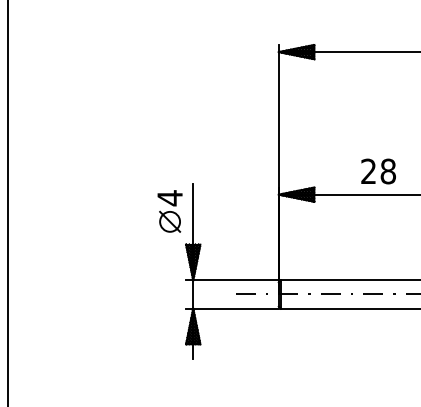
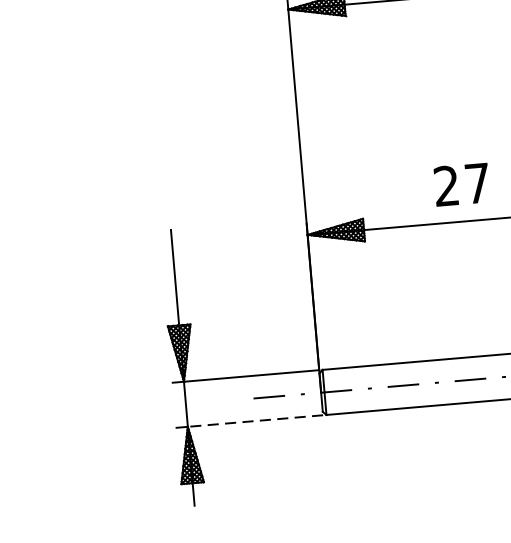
text: (387, 171) -> (476, 183), 28 -> 27
part: (169, 211) -> (137, 276), removed
line: (236, 308) -> (256, 420), solid -> dashed

